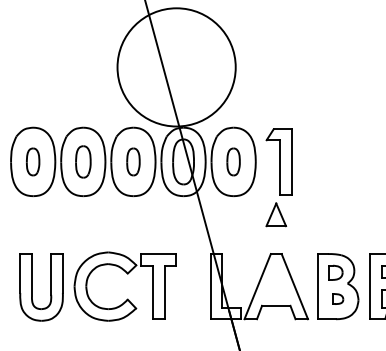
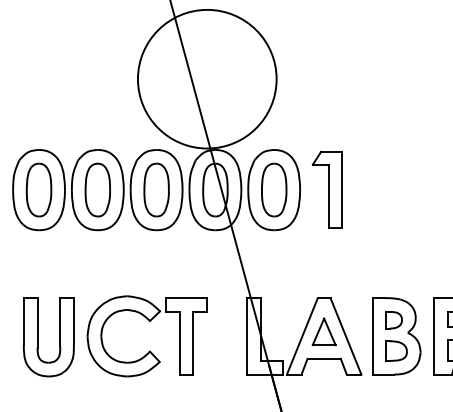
part: (32, 161) -> (38, 189), size x1.67
part: (83, 161) -> (98, 189), size x1.43
part: (133, 161) -> (156, 189), size x1.67
part: (233, 161) -> (274, 189), size x1.67
part: (276, 214) -> (324, 331), moved
part: (337, 298) -> (395, 350), size x1.67

